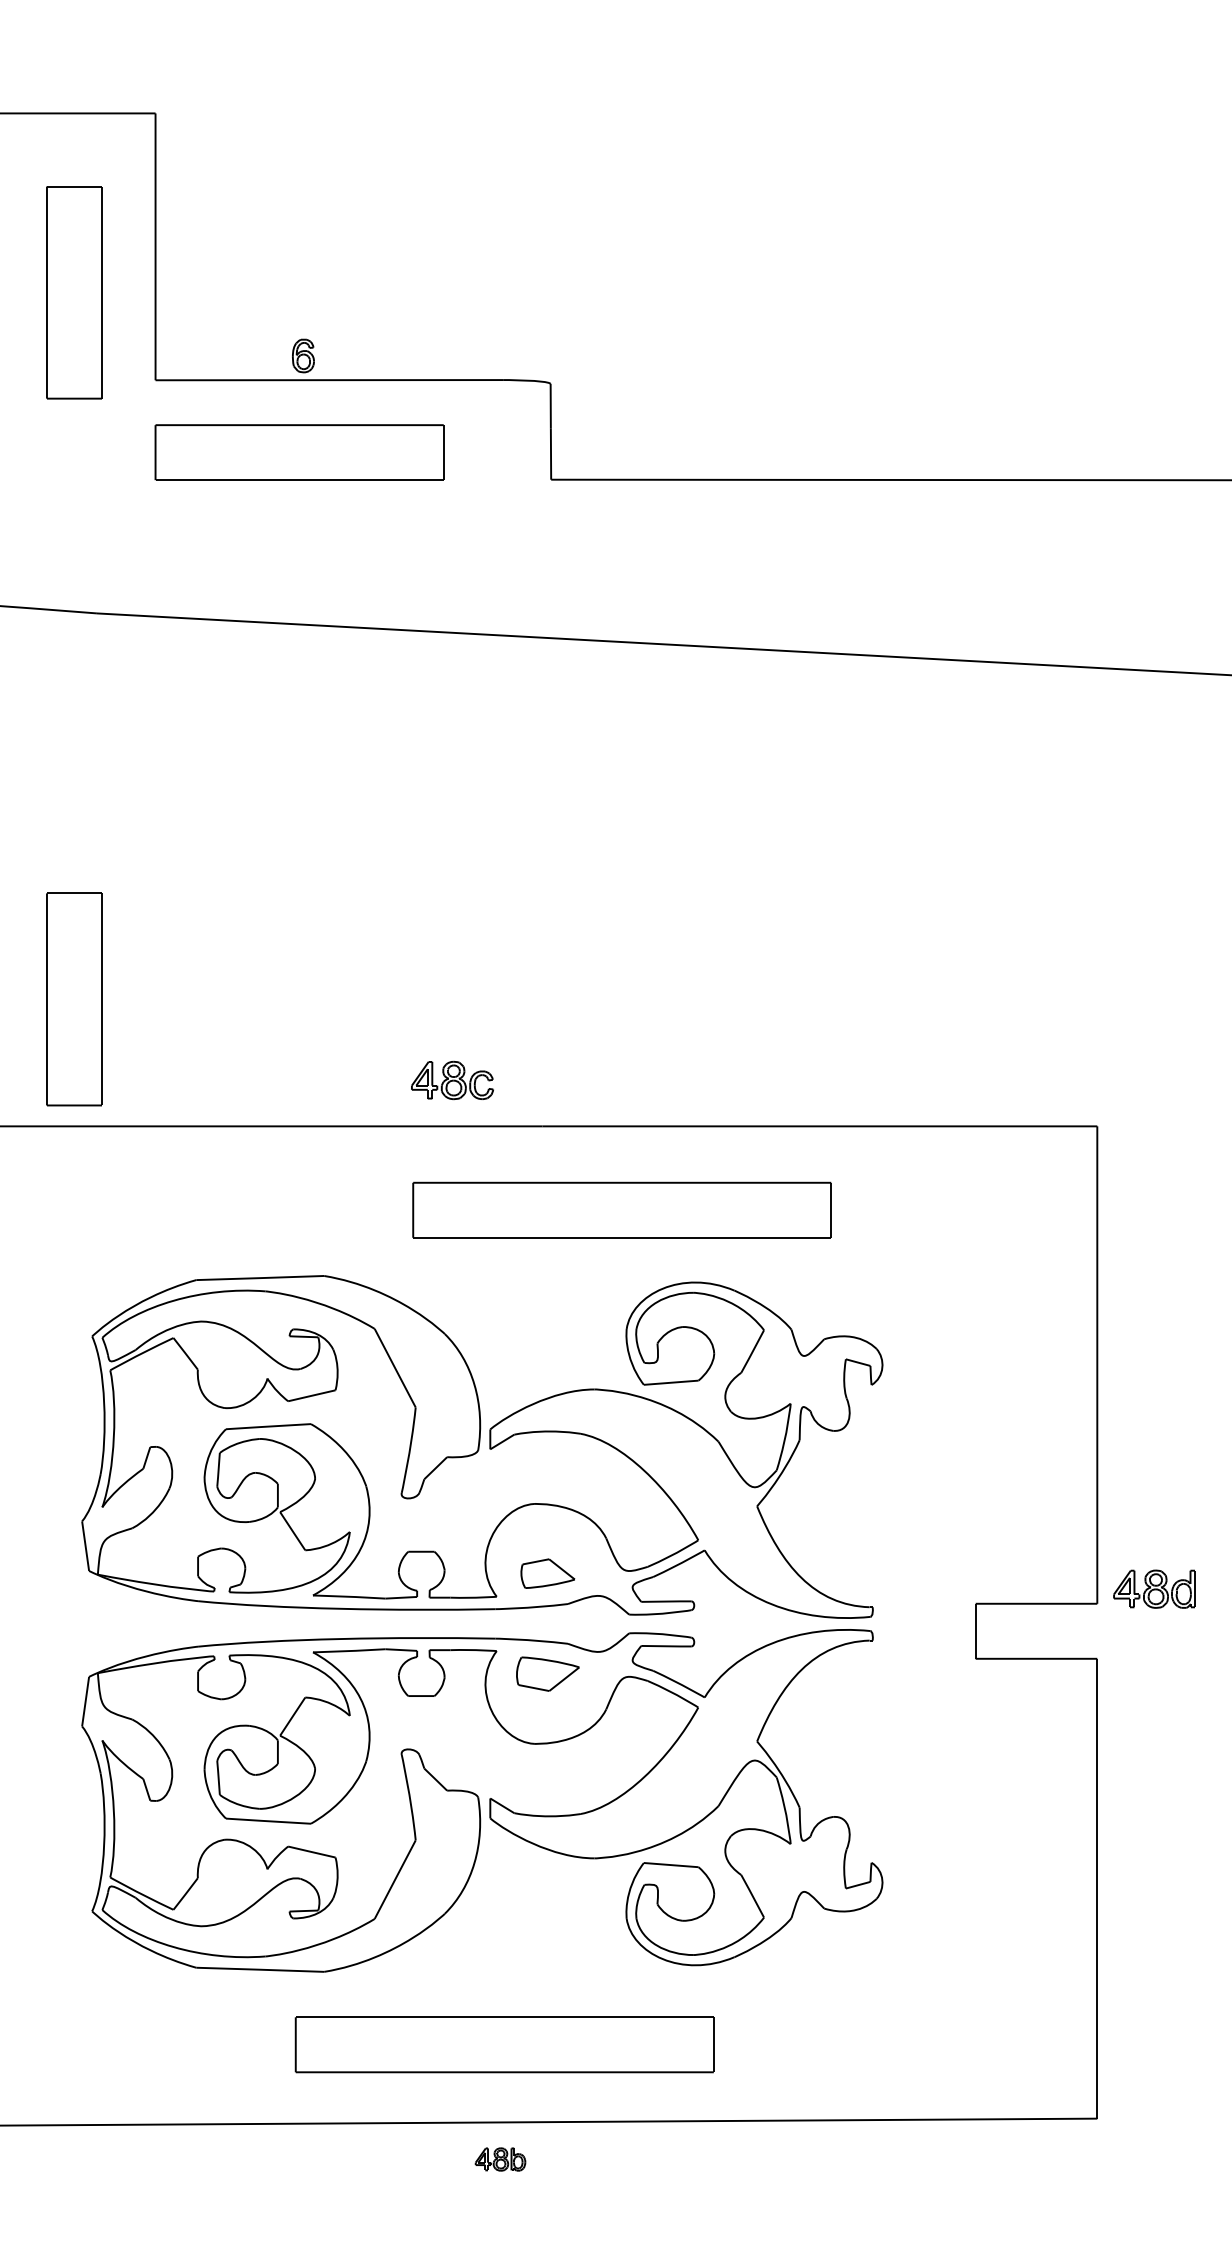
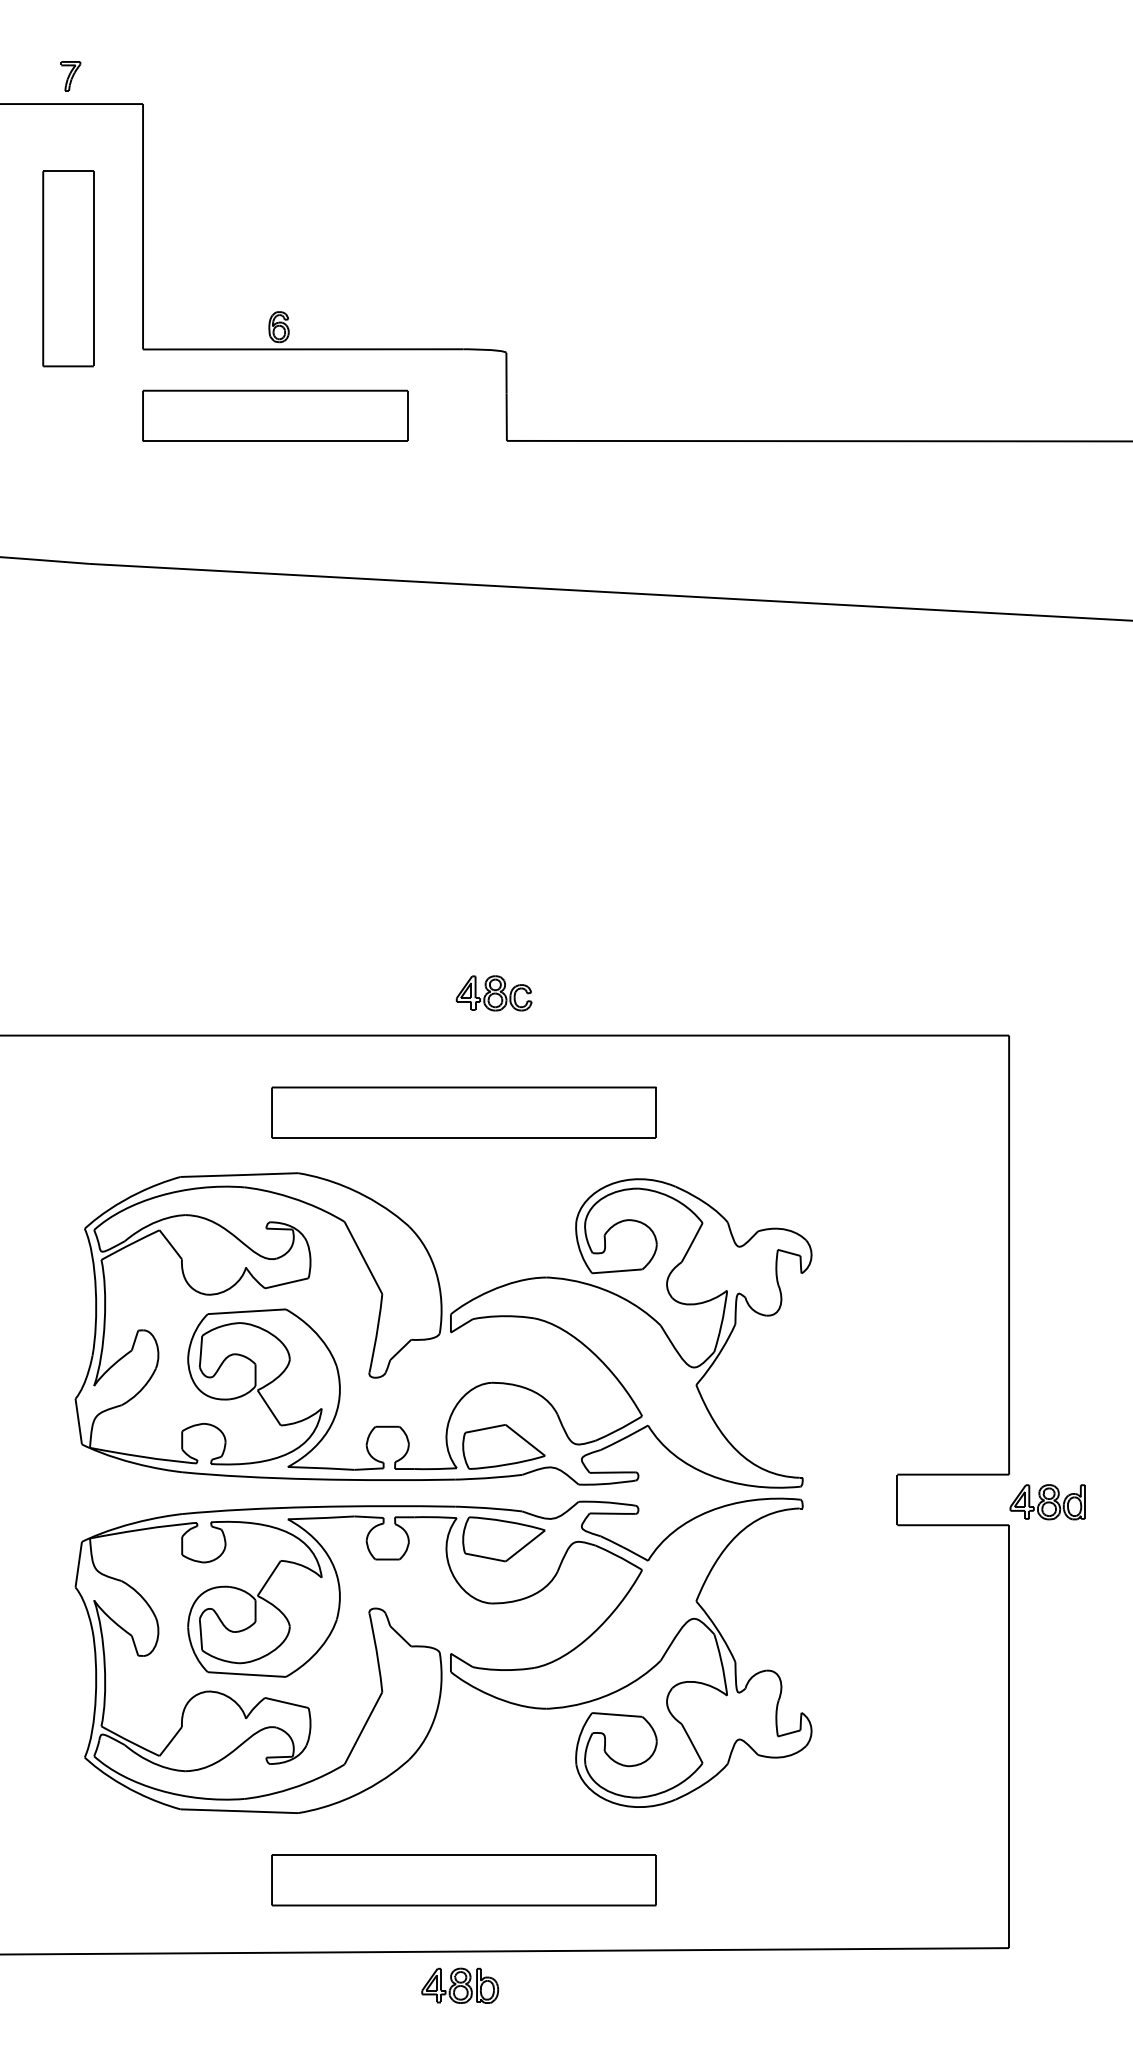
part: (76, 83) -> (70, 76), added
part: (74, 999) -> (68, 918), removed
part: (451, 1080) -> (493, 993), moved
part: (621, 1209) -> (463, 1112), moved
part: (547, 1573) -> (503, 1446), size x1.67
part: (1154, 1589) -> (1047, 1502), moved
part: (547, 1674) -> (503, 1539), size x1.43
part: (500, 2159) -> (460, 1985), size x1.67

